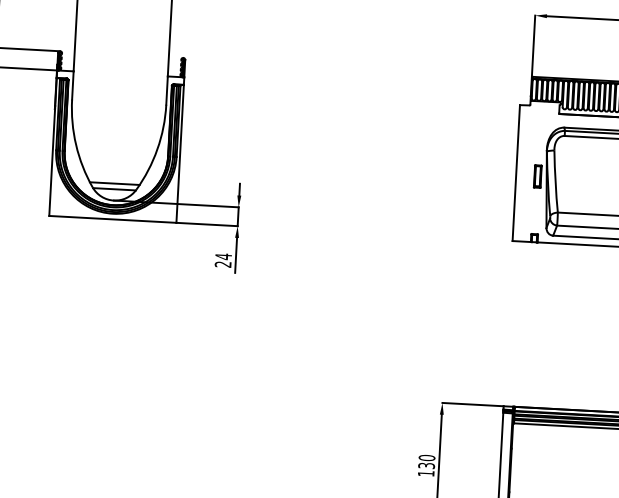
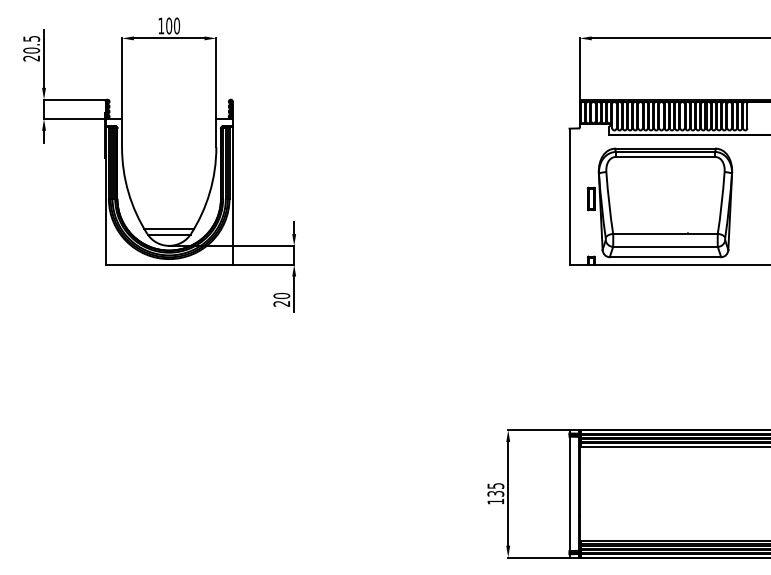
text: (223, 256) -> (281, 295), 24 -> 20
text: (426, 458) -> (495, 486), 130 -> 135

